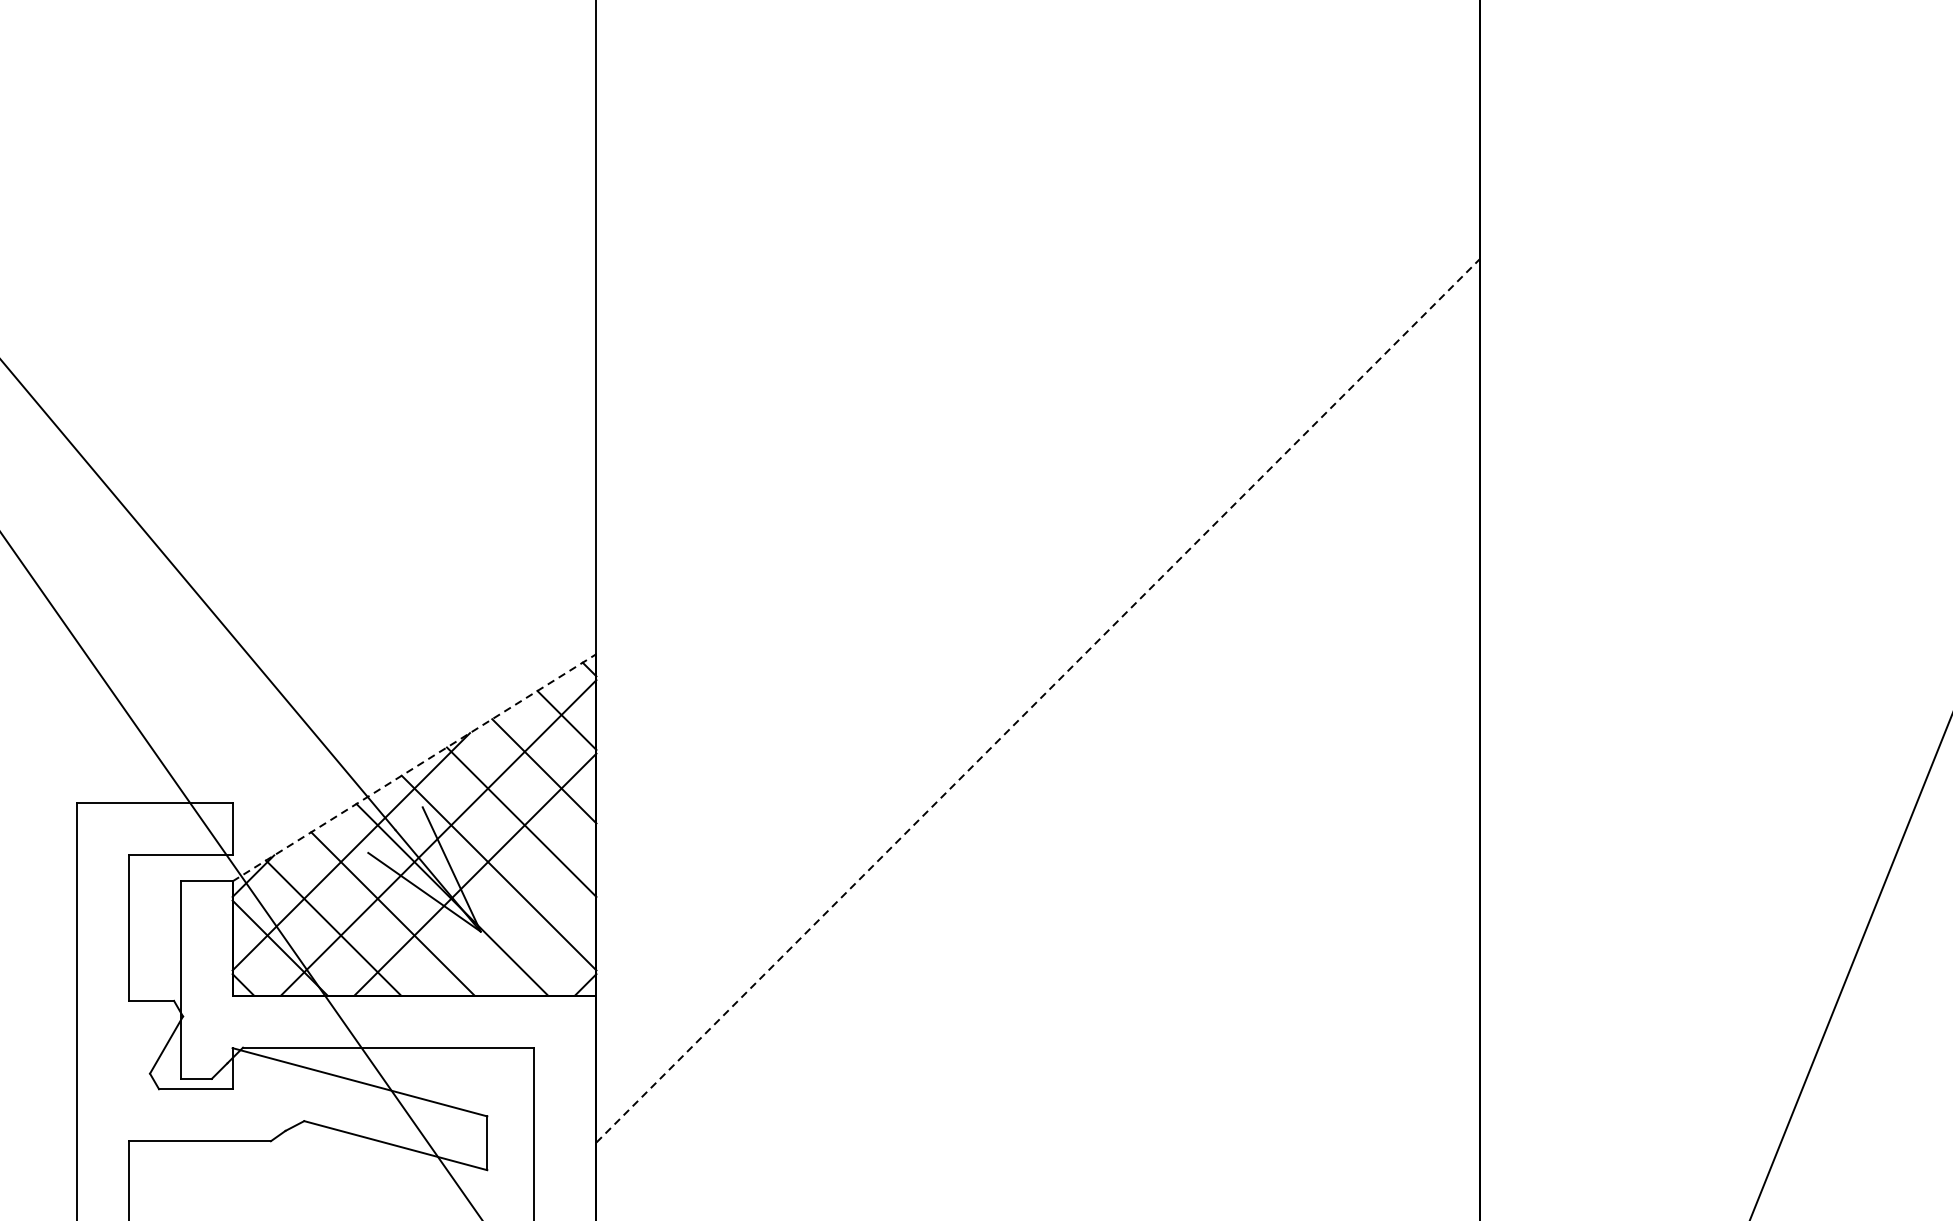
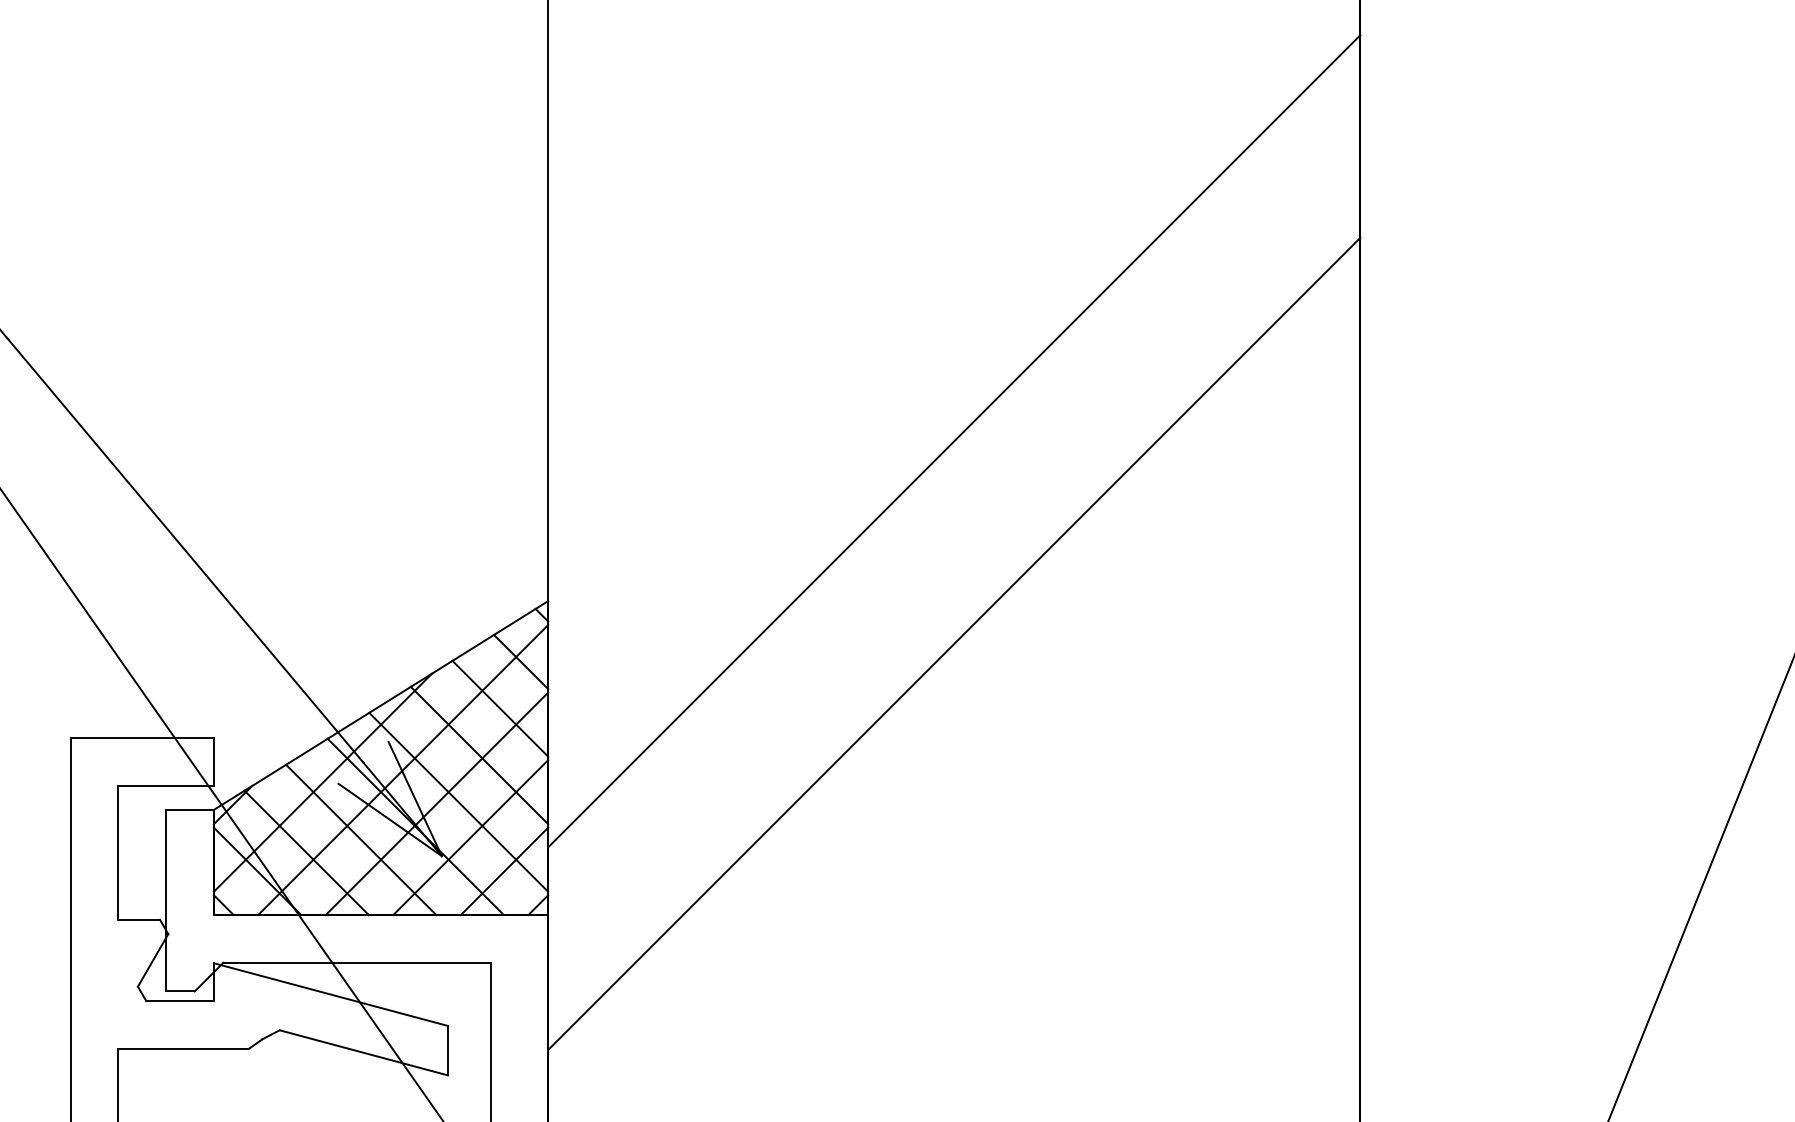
line: (1038, 480) -> (954, 441), added
line: (1038, 700) -> (954, 643), dashed -> solid
line: (415, 767) -> (381, 705), dashed -> solid
line: (511, 911) -> (470, 837), added
line: (548, 948) -> (504, 871), added

